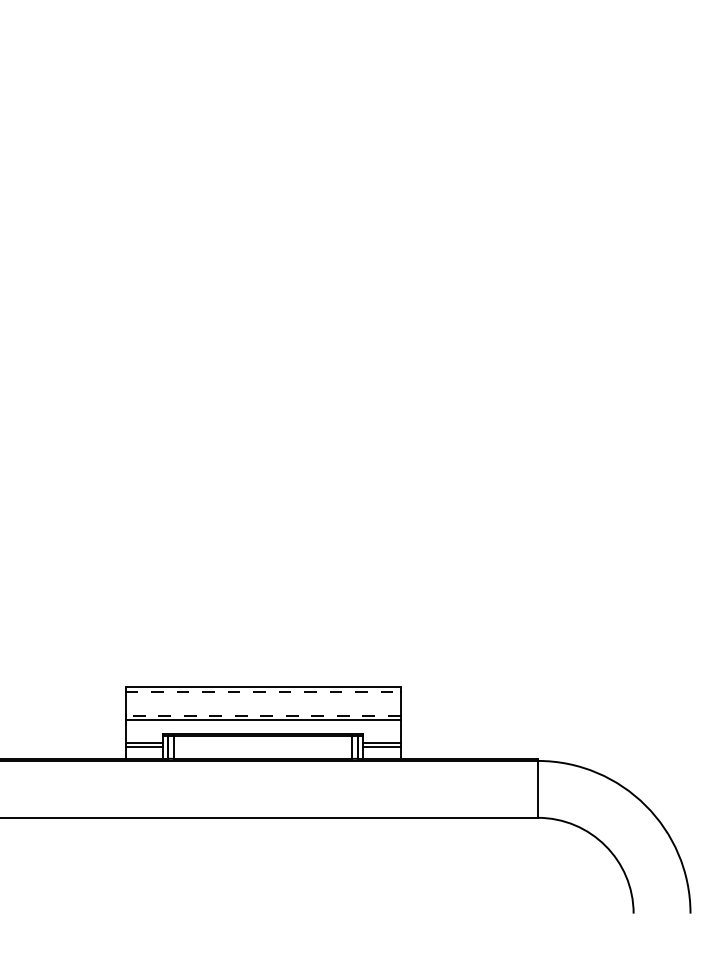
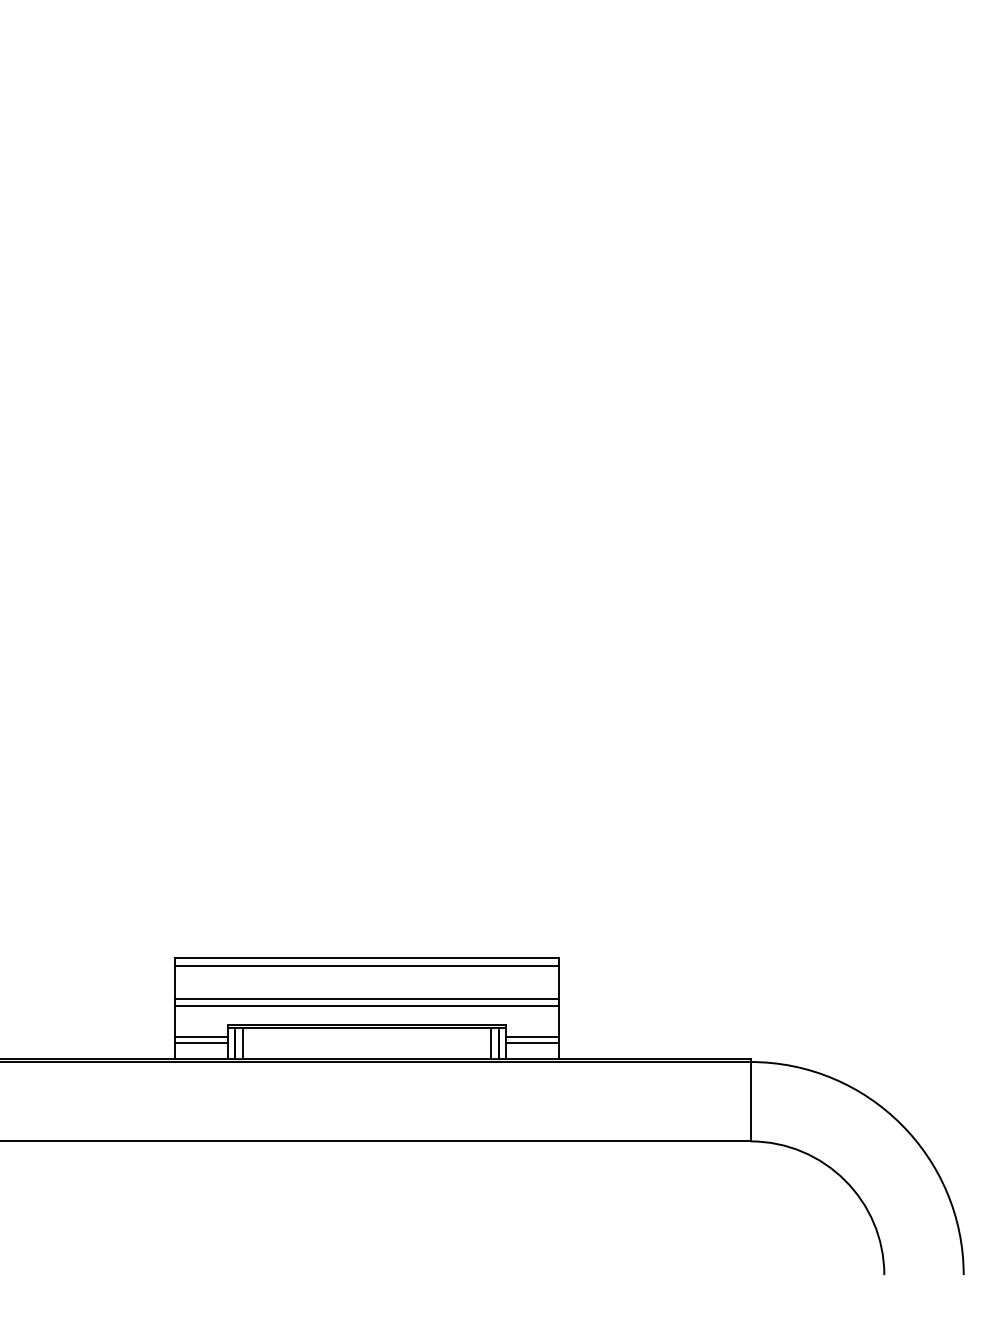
line: (263, 692) -> (367, 966), dashed -> solid
line: (263, 716) -> (367, 999), dashed -> solid

